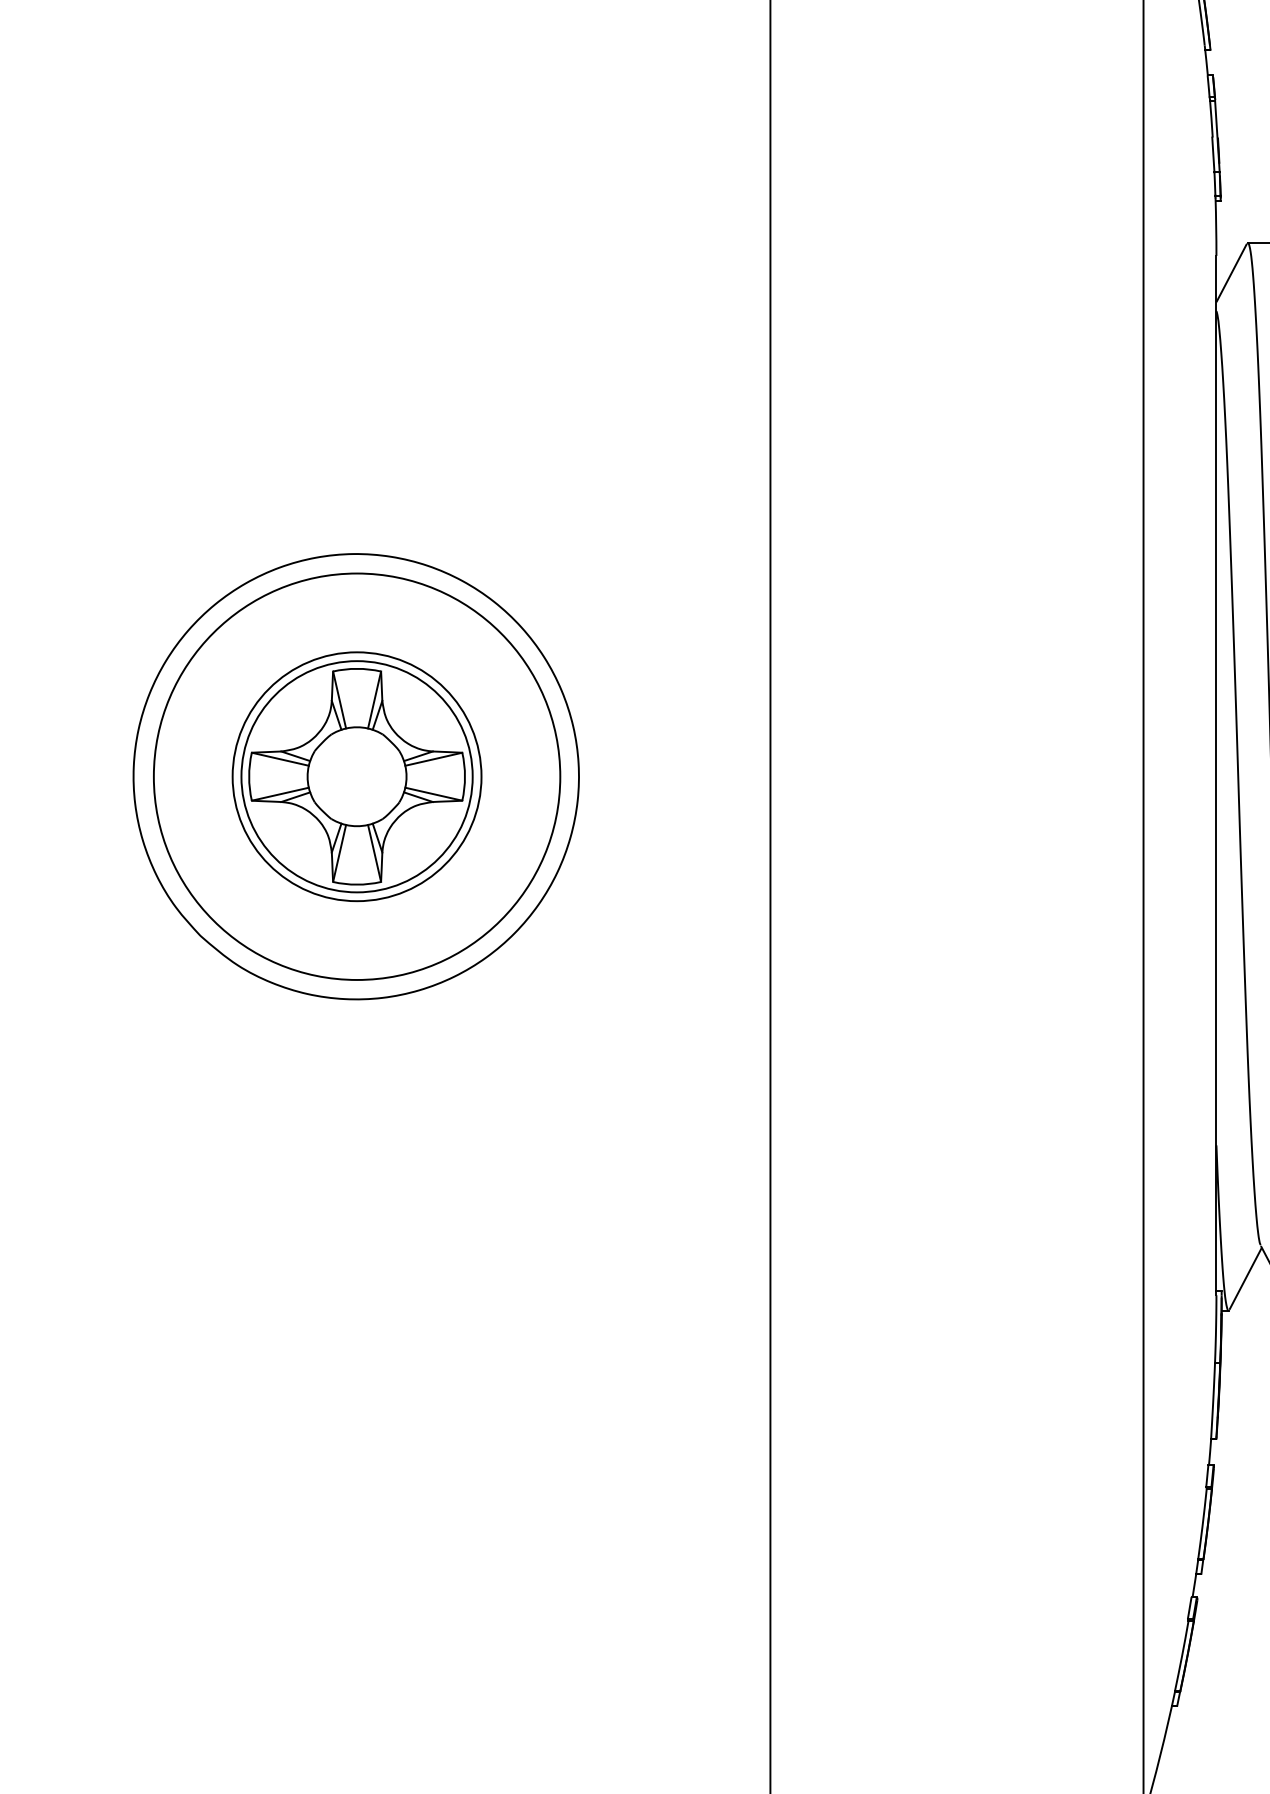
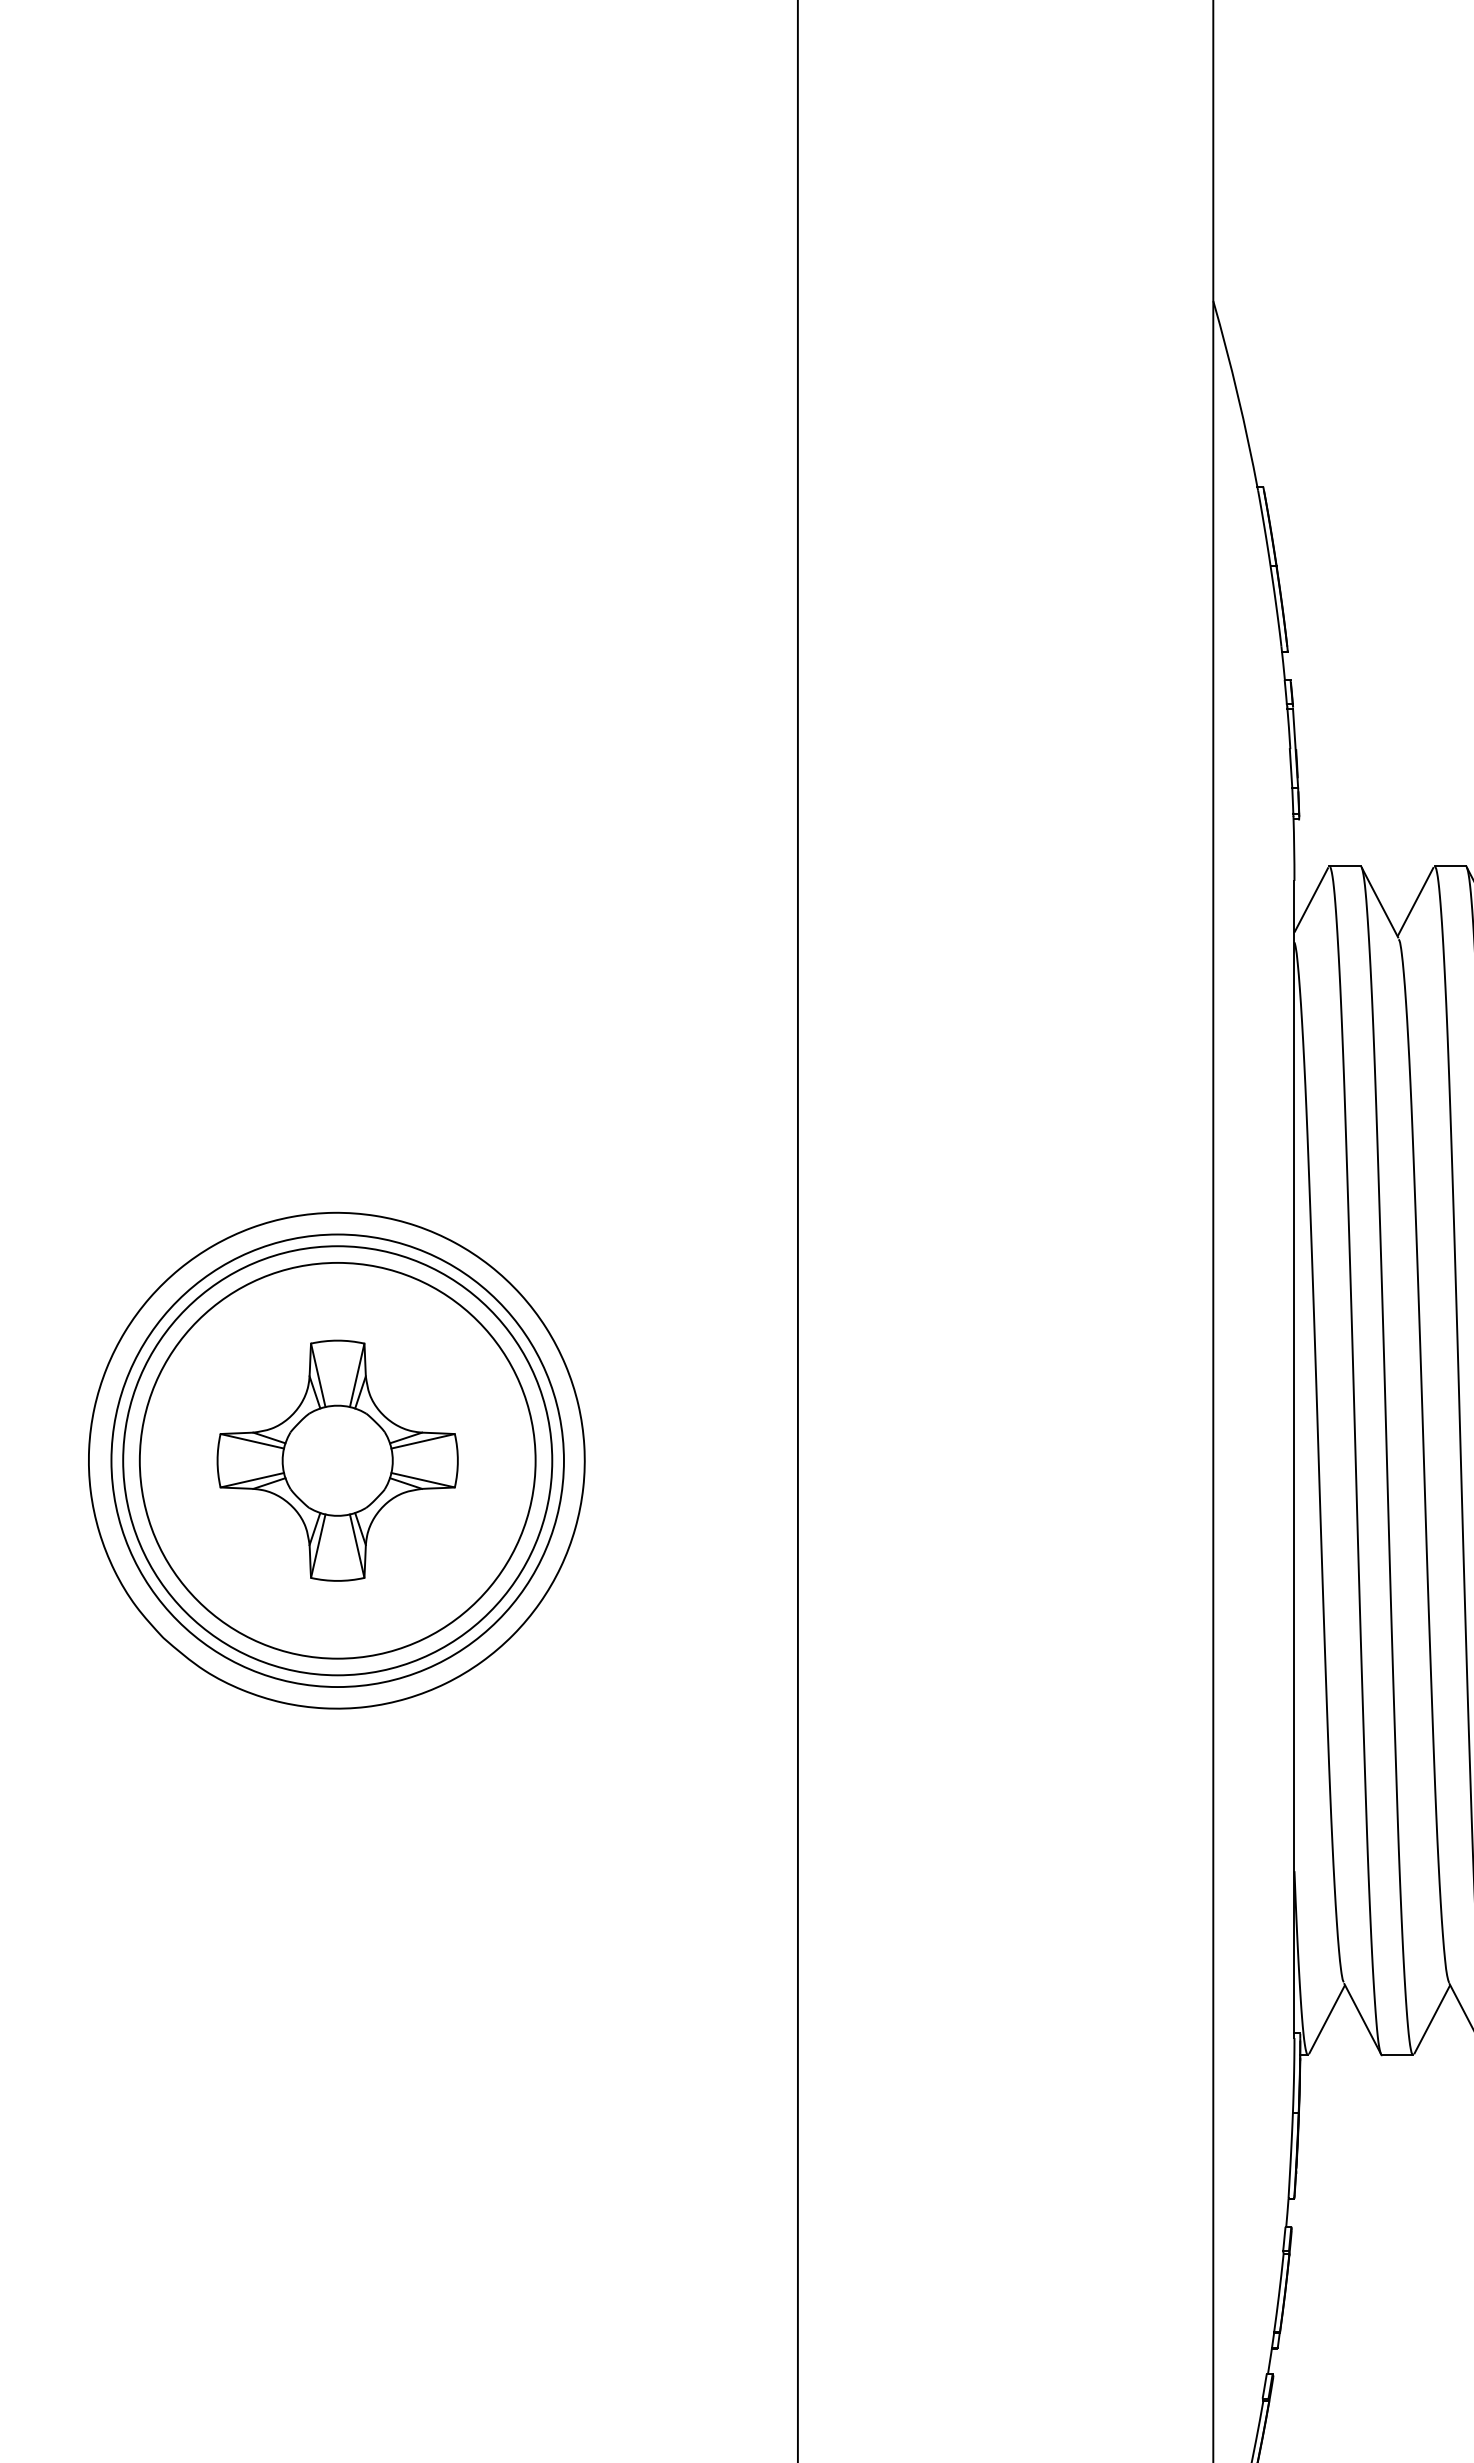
circle: (356, 776) -> (337, 1460), size x1.43
circle: (356, 776) -> (337, 1460), size x1.67

